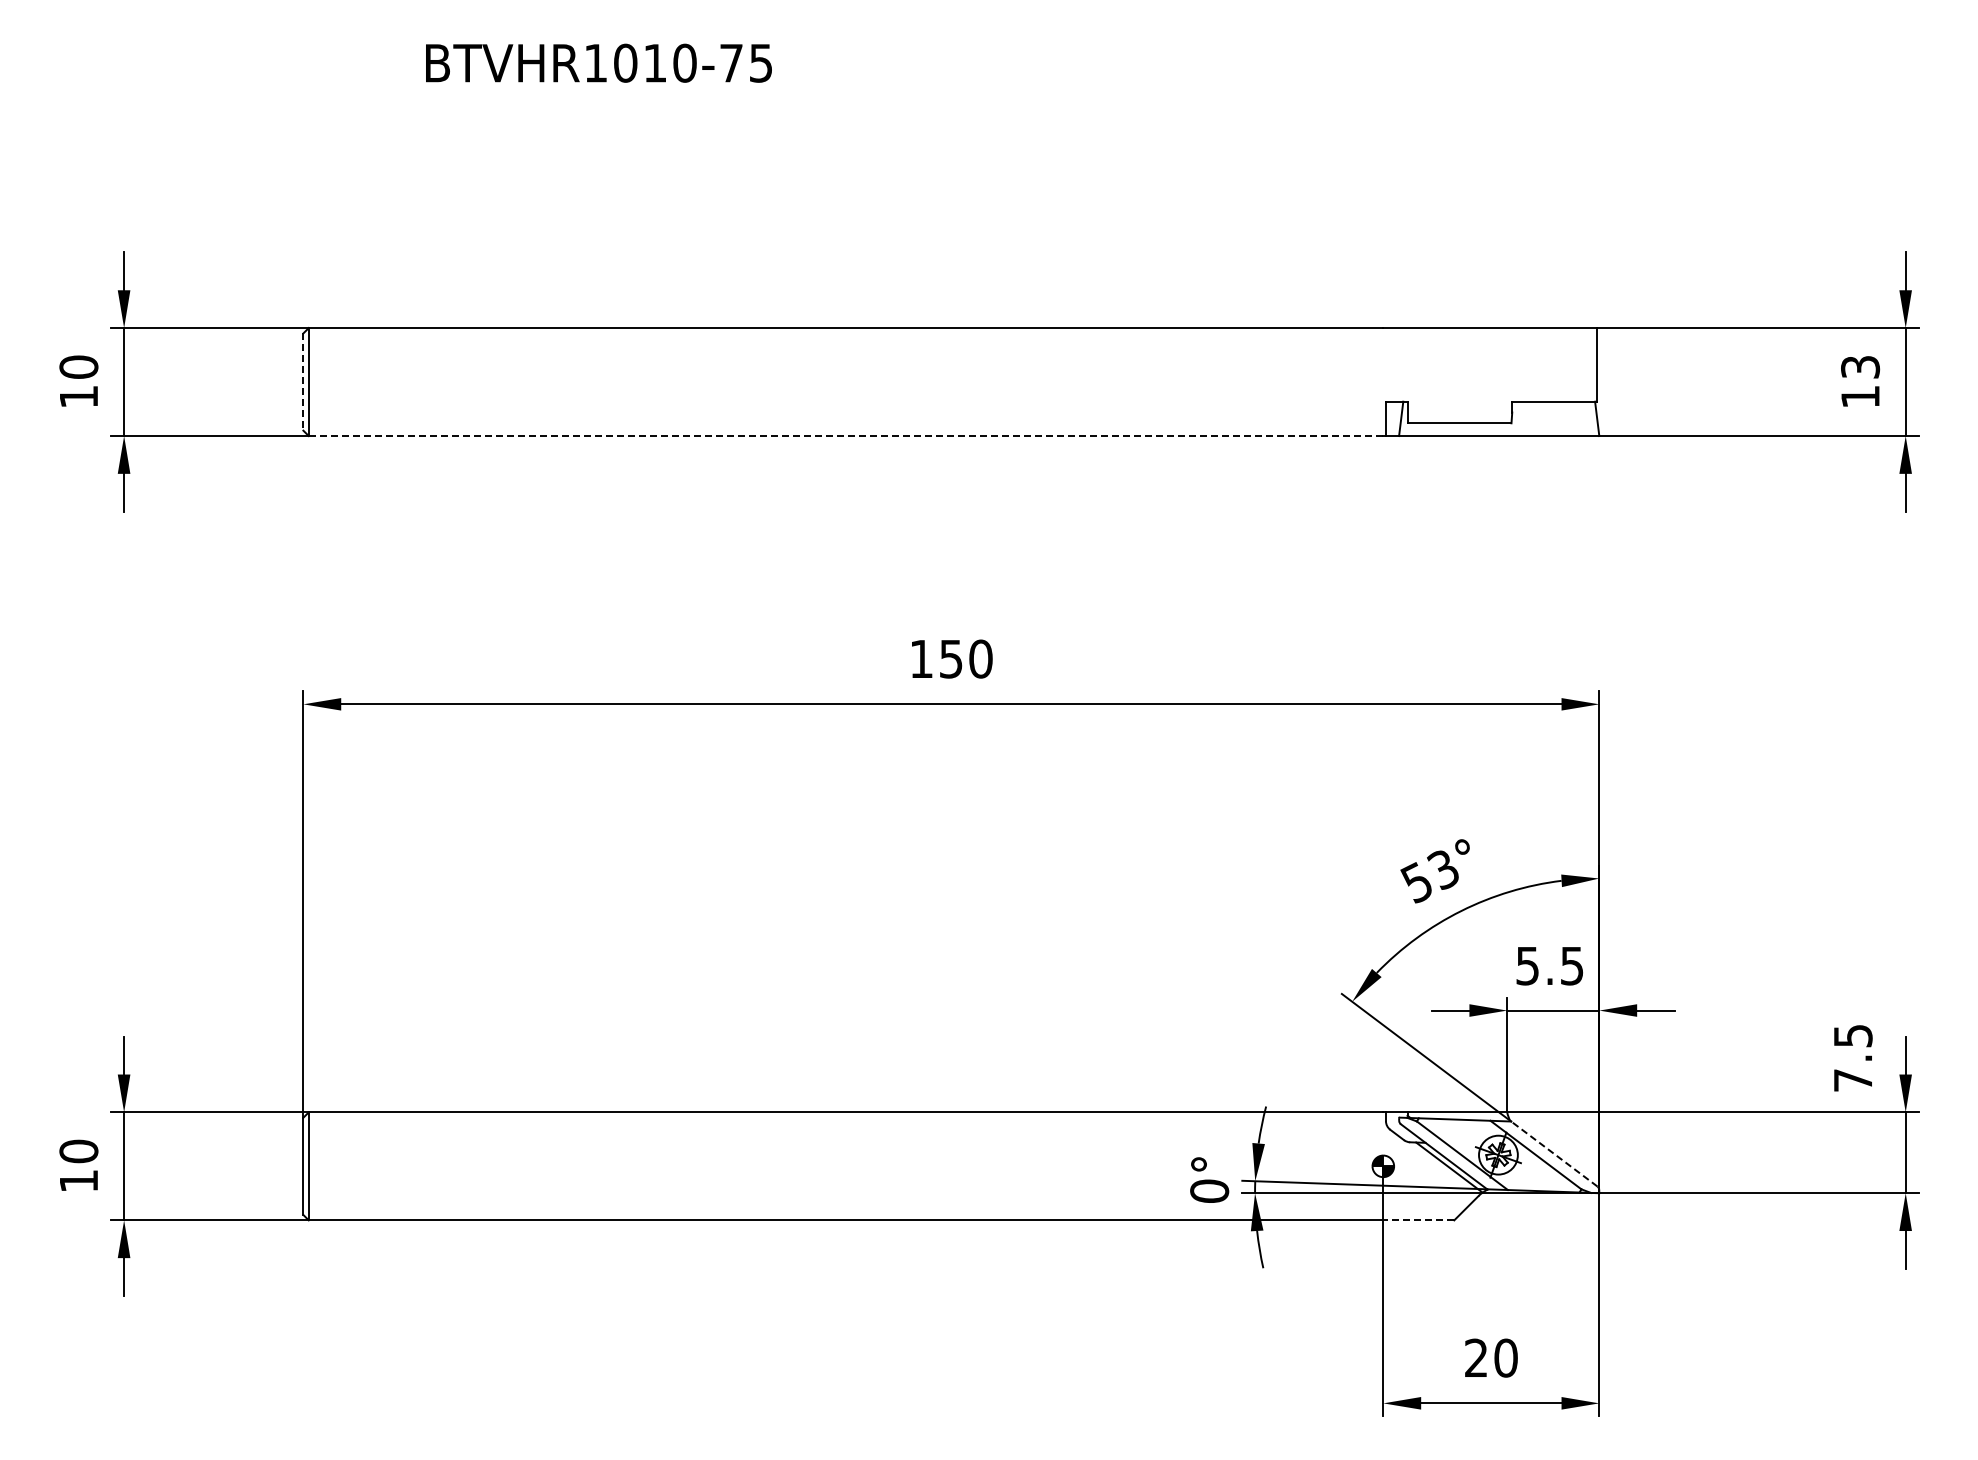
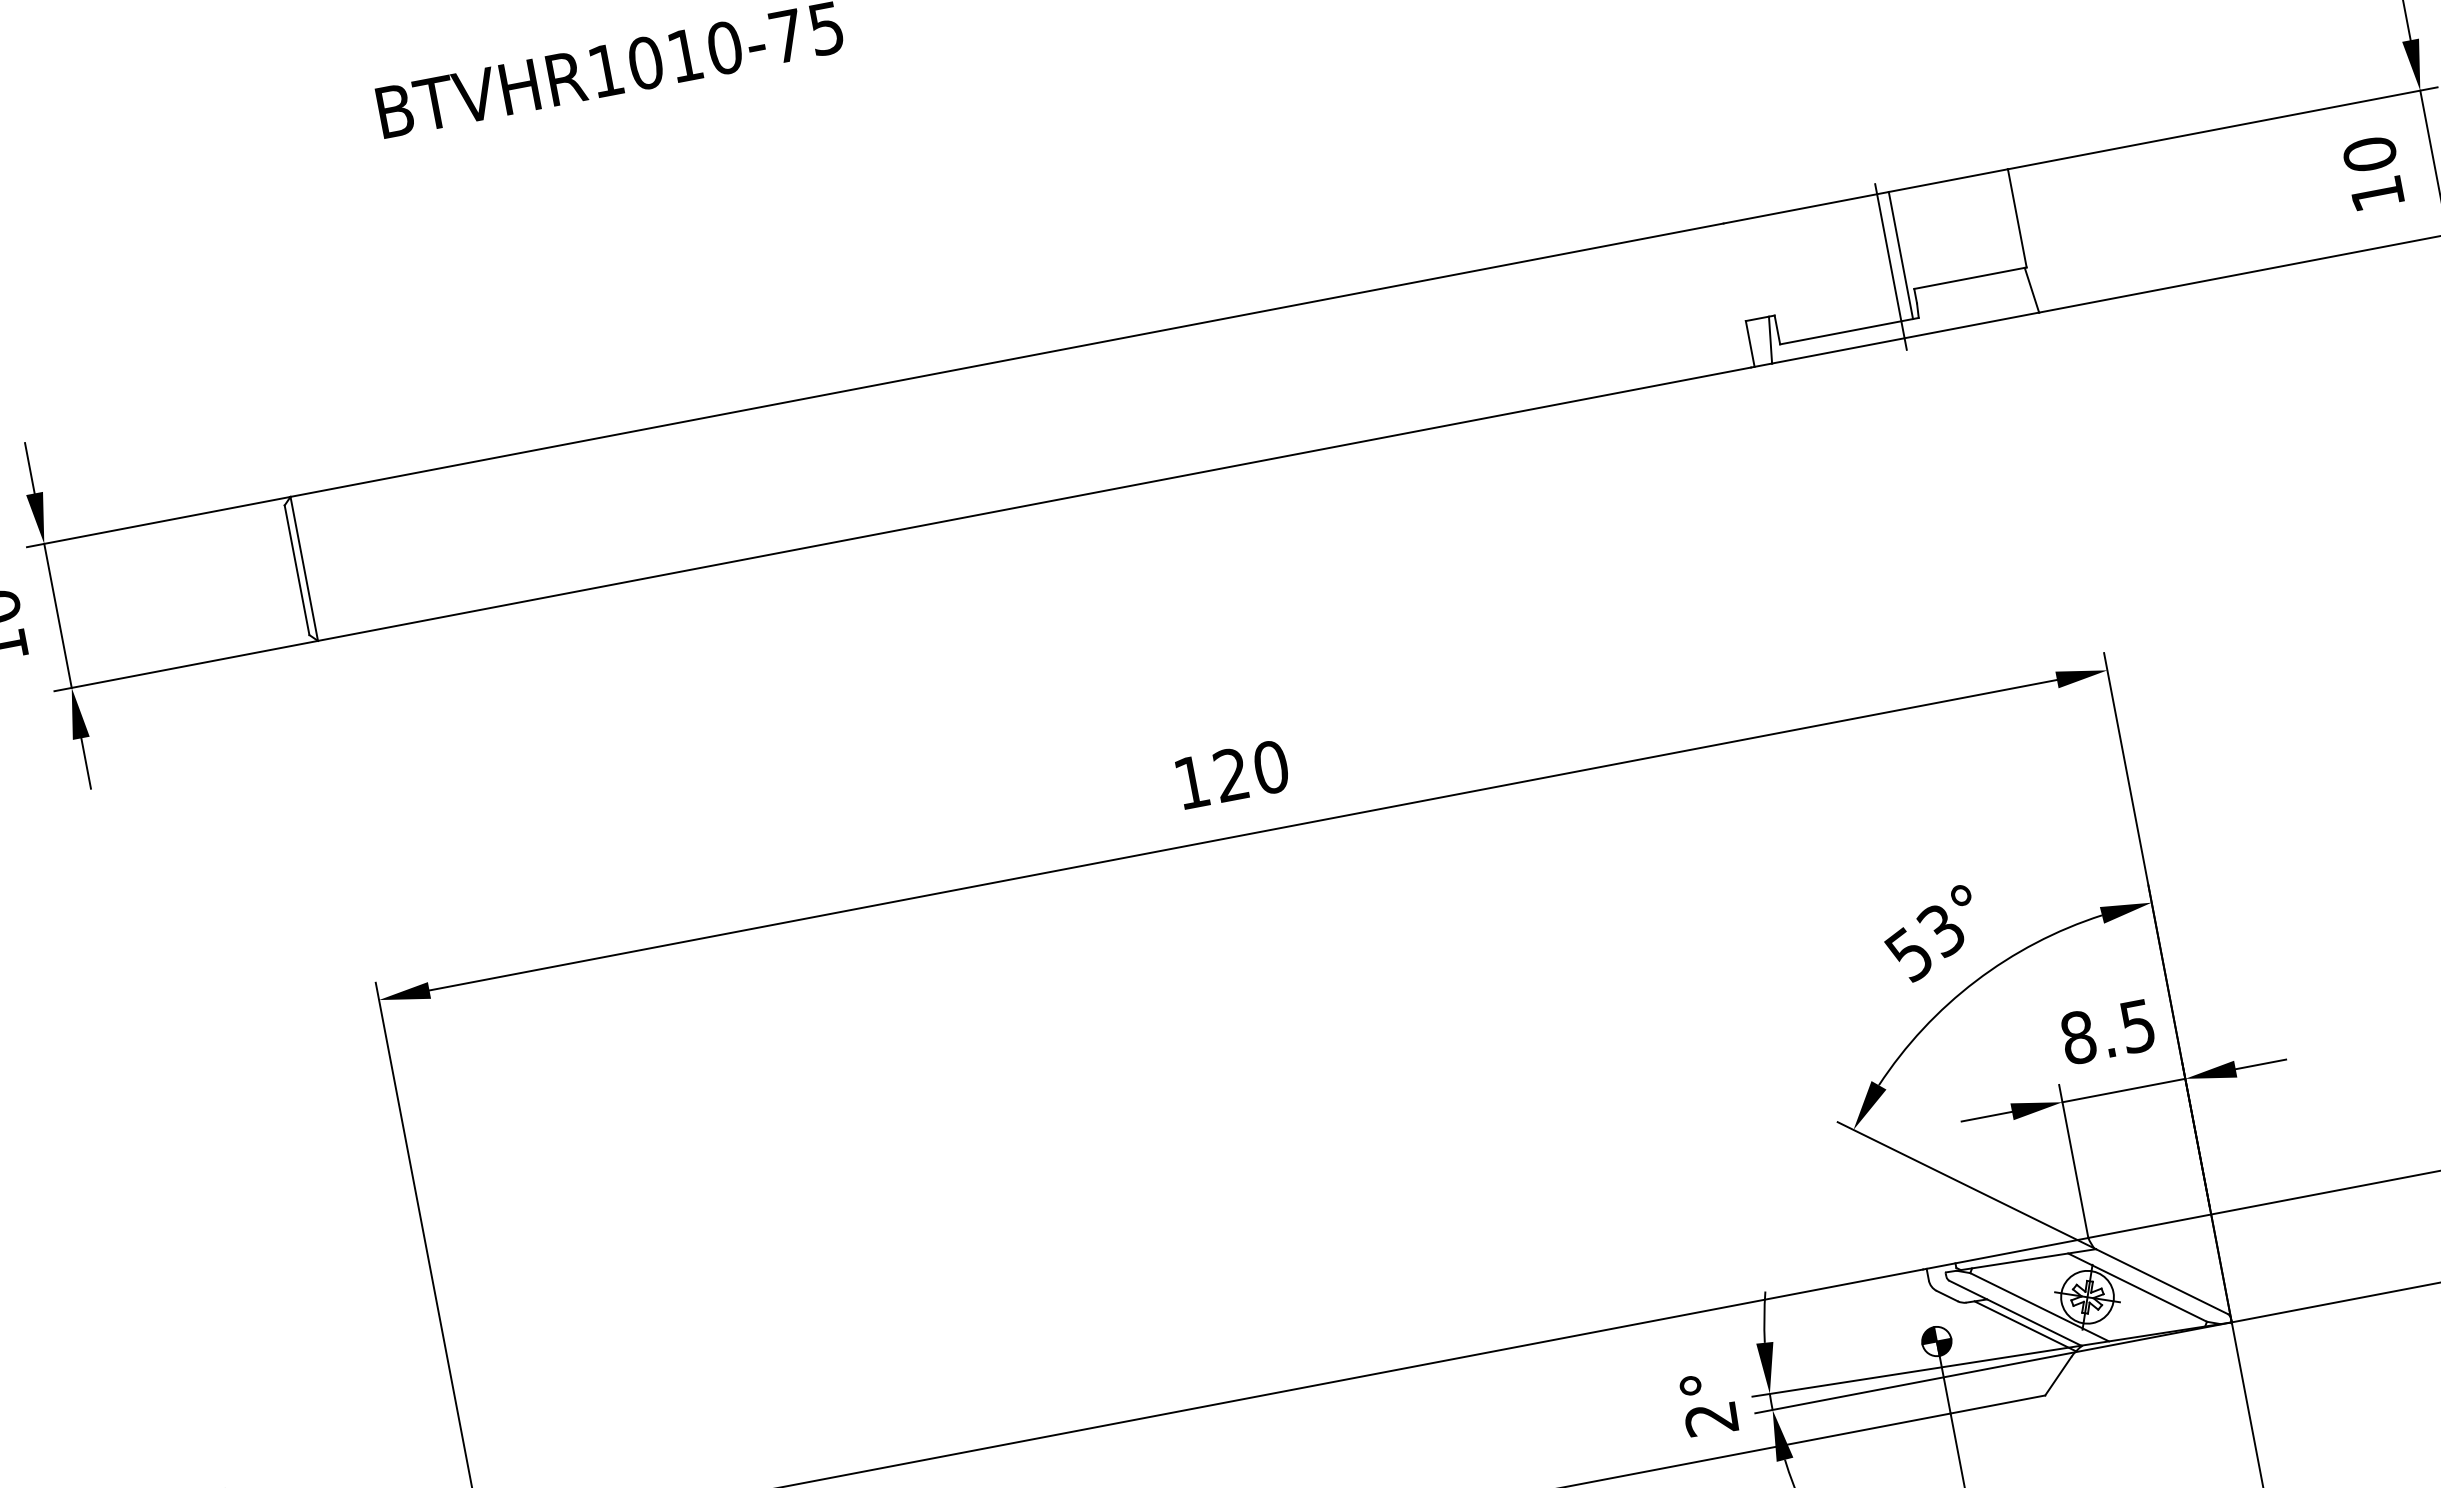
text: (1860, 366) -> (2369, 153), 13 -> 10
line: (1507, 375) -> (1901, 255), added
line: (303, 382) -> (297, 570), dashed -> solid
line: (1498, 382) -> (1891, 266), added
line: (845, 436) -> (1033, 504), dashed -> solid
text: (951, 658) -> (1231, 774), 150 -> 120
text: (1527, 965) -> (2078, 1036), 5.5 -> 8.5
line: (1553, 1153) -> (2160, 1281), dashed -> solid
text: (1209, 1191) -> (1711, 1419), 0° -> 2°
line: (1418, 1220) -> (1997, 1404), dashed -> solid

